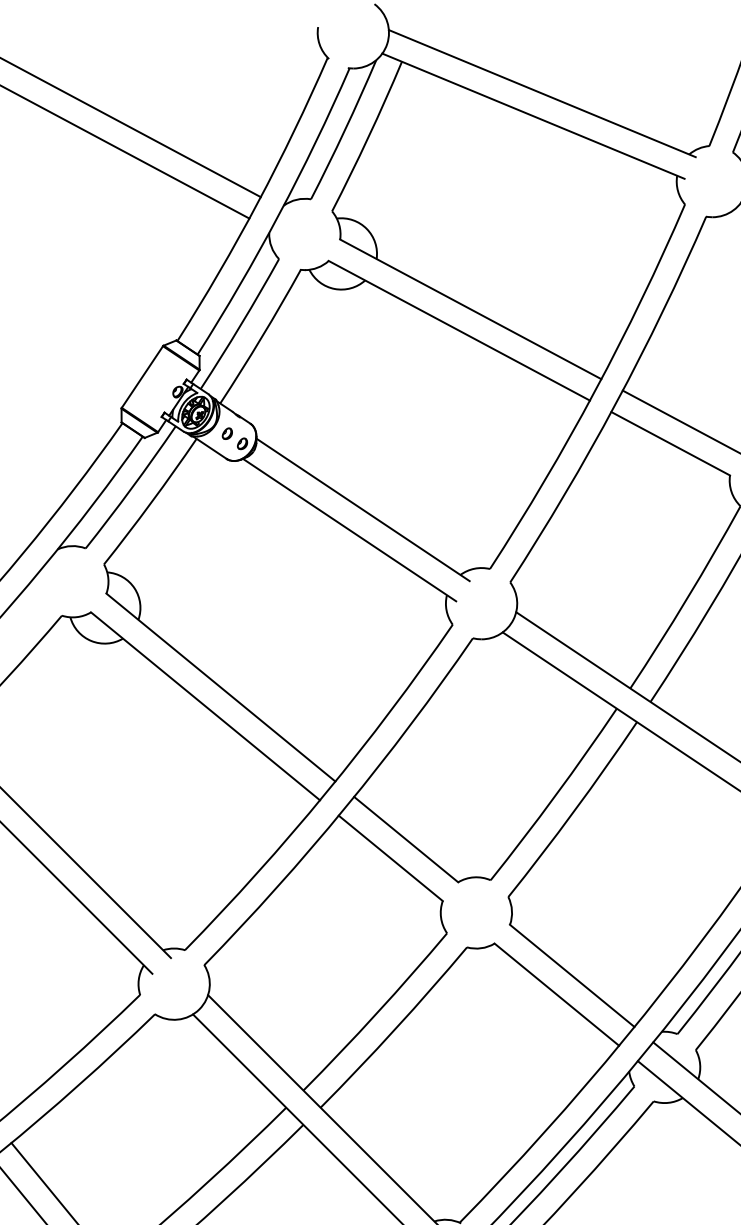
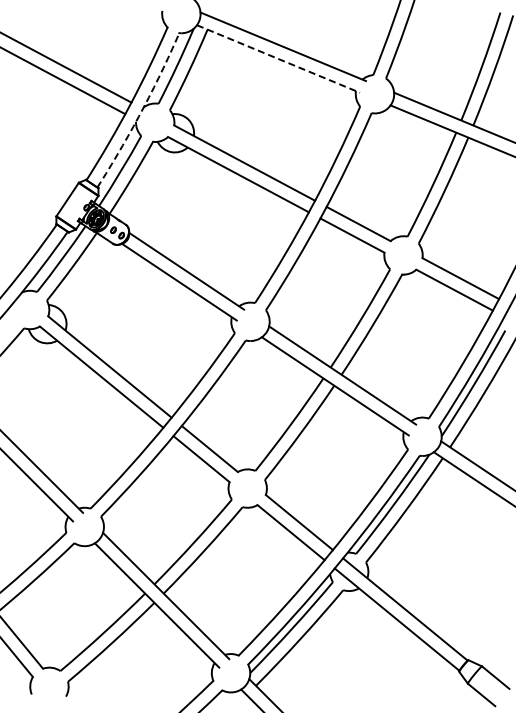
line: (533, 117) -> (278, 59), solid -> dashed
arc: (279, 213) -> (141, 111), solid -> dashed

